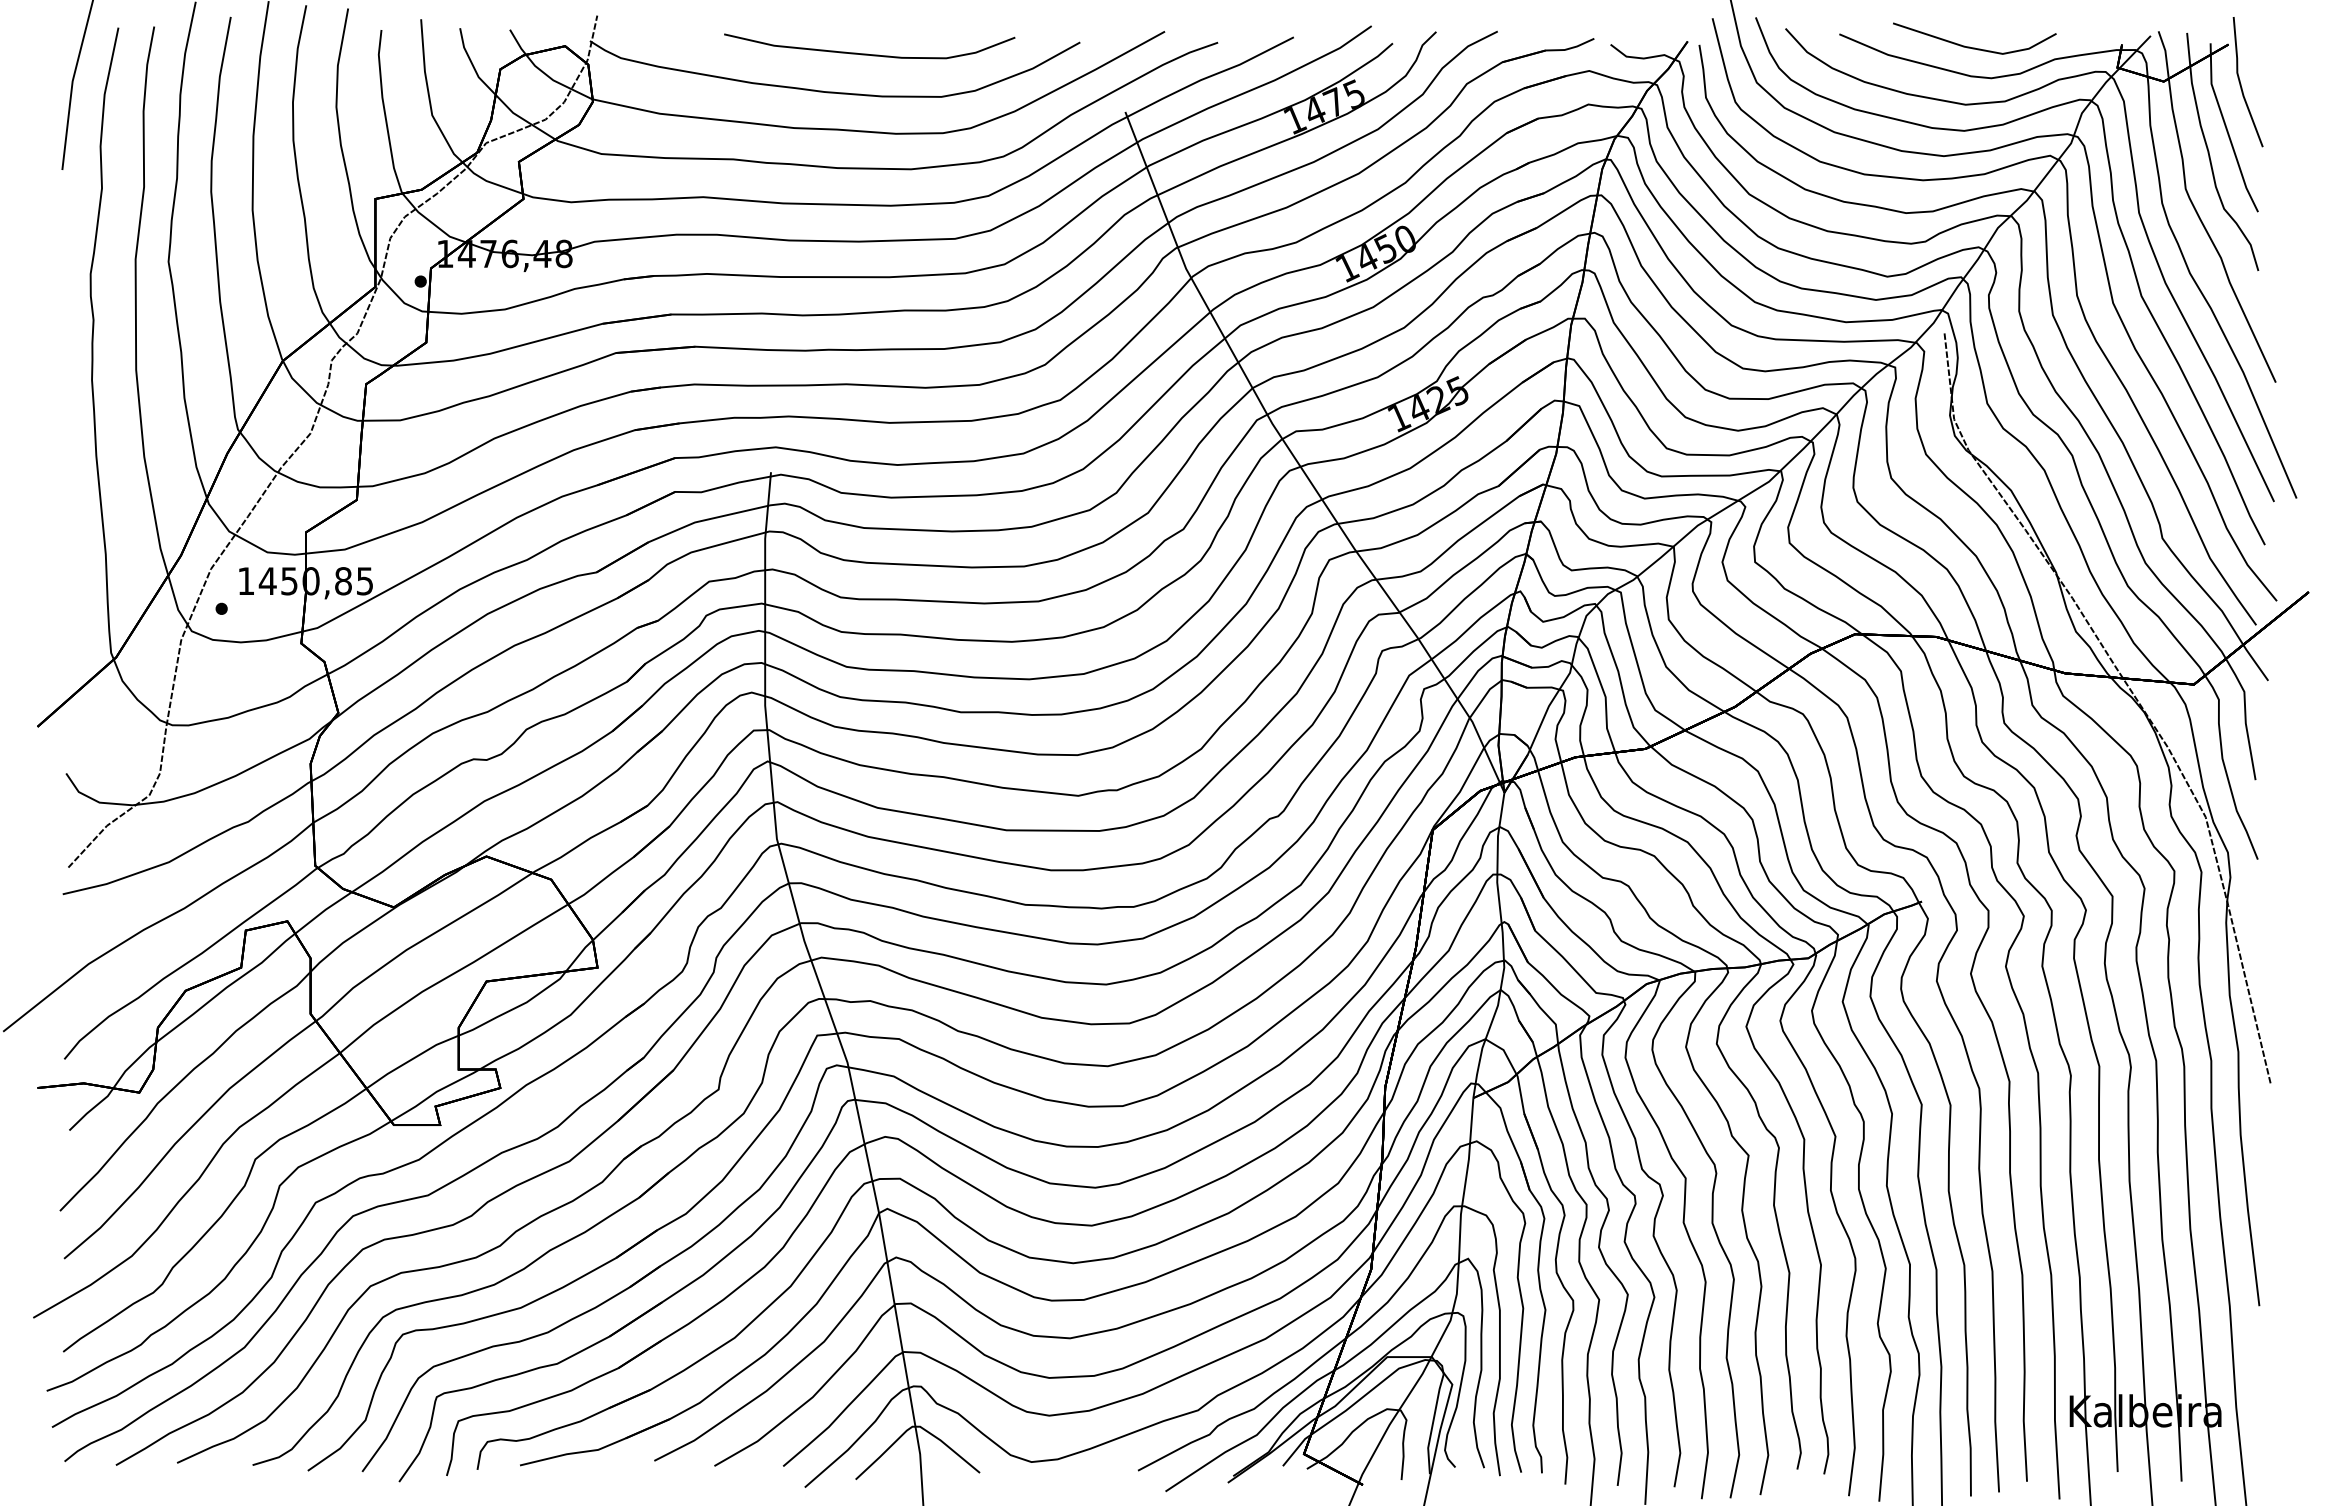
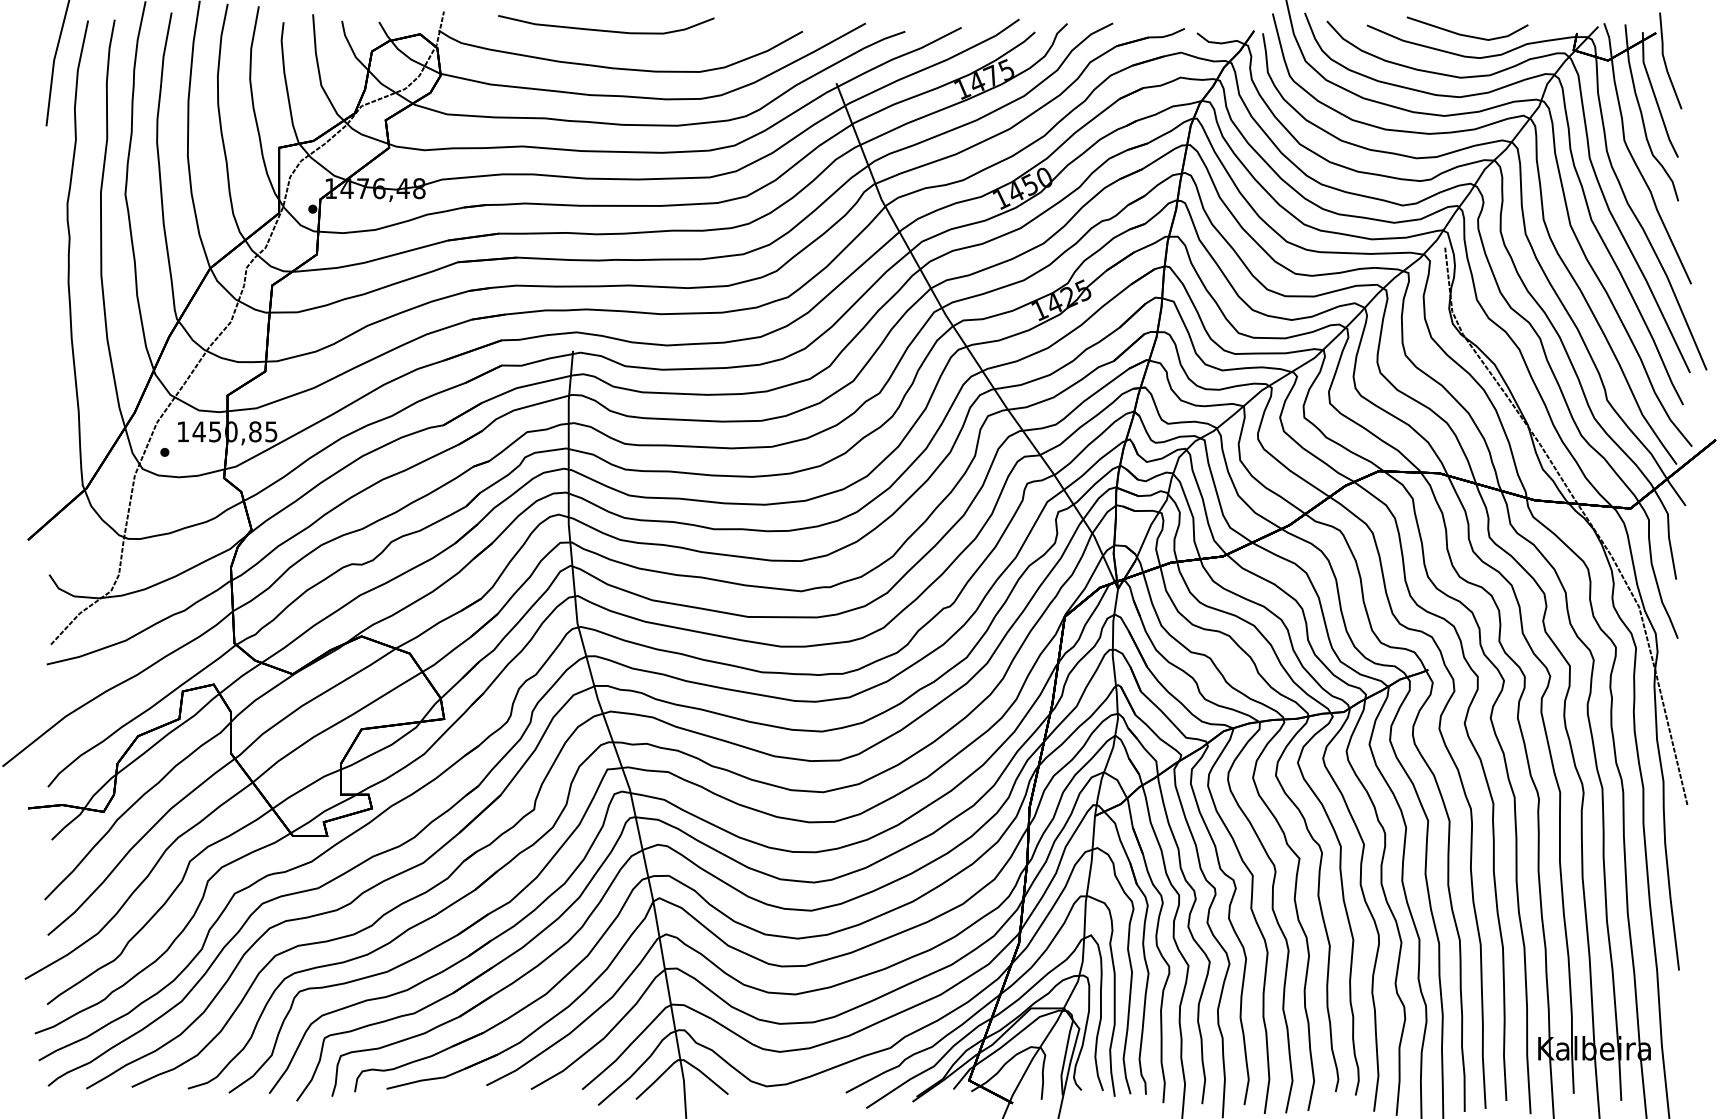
curve: (868, 53) -> (605, 30), moved

